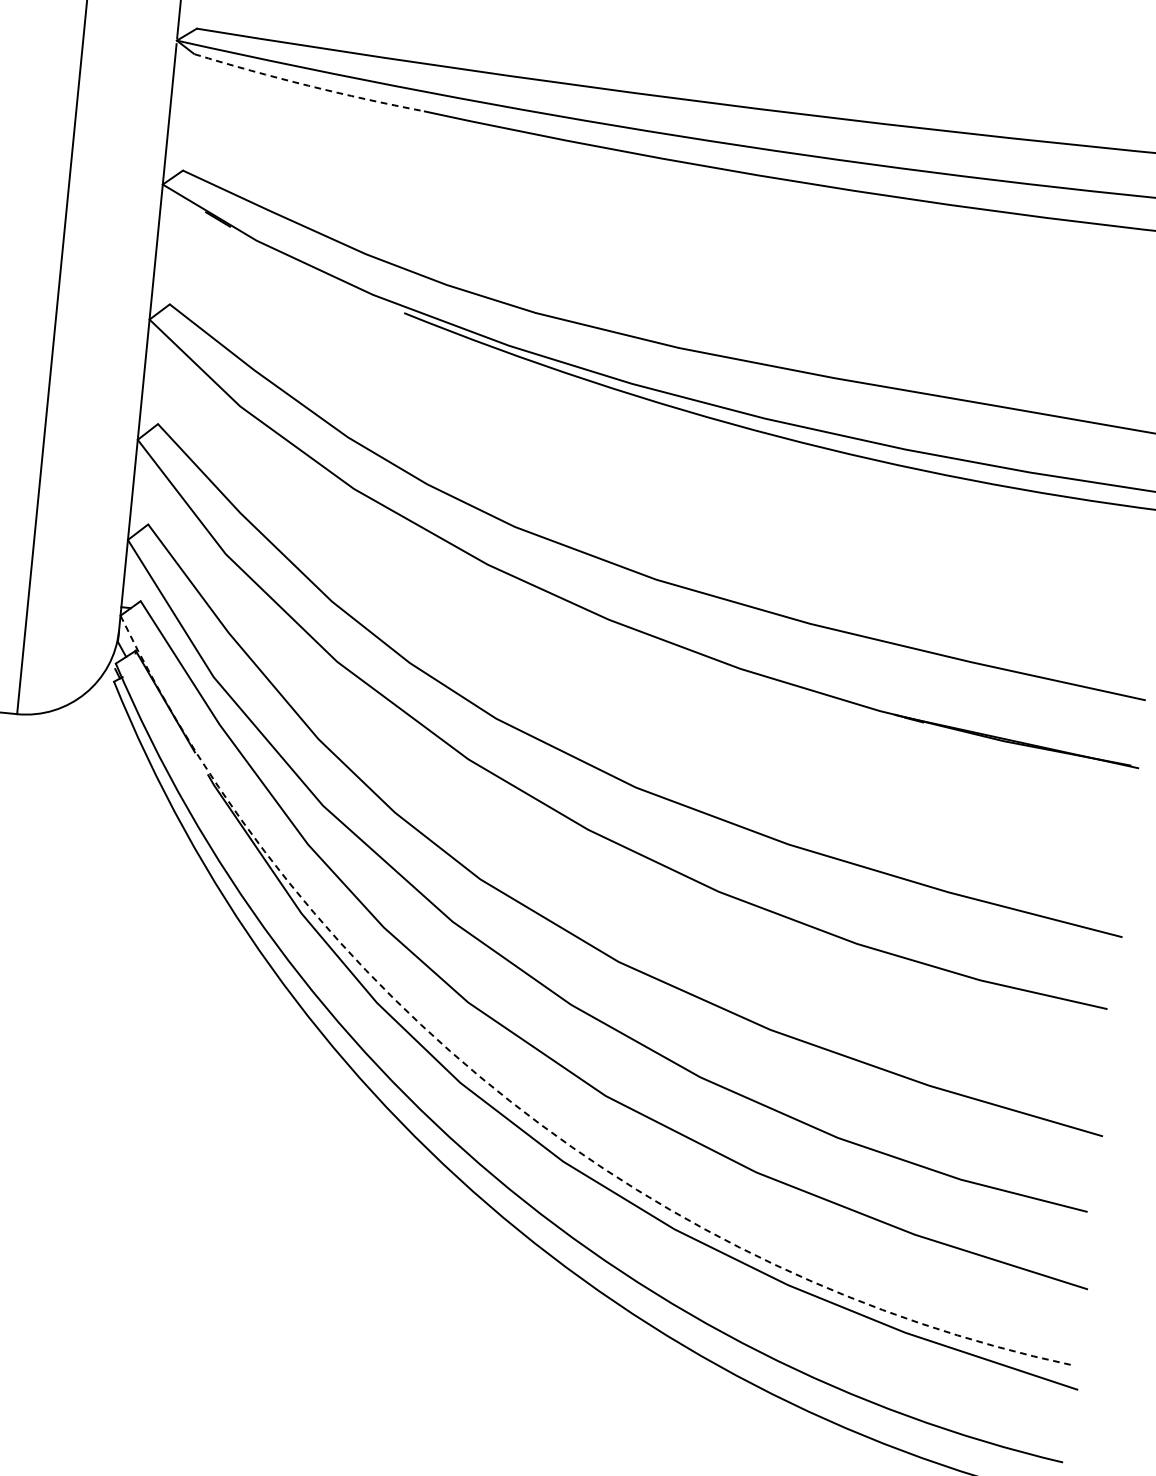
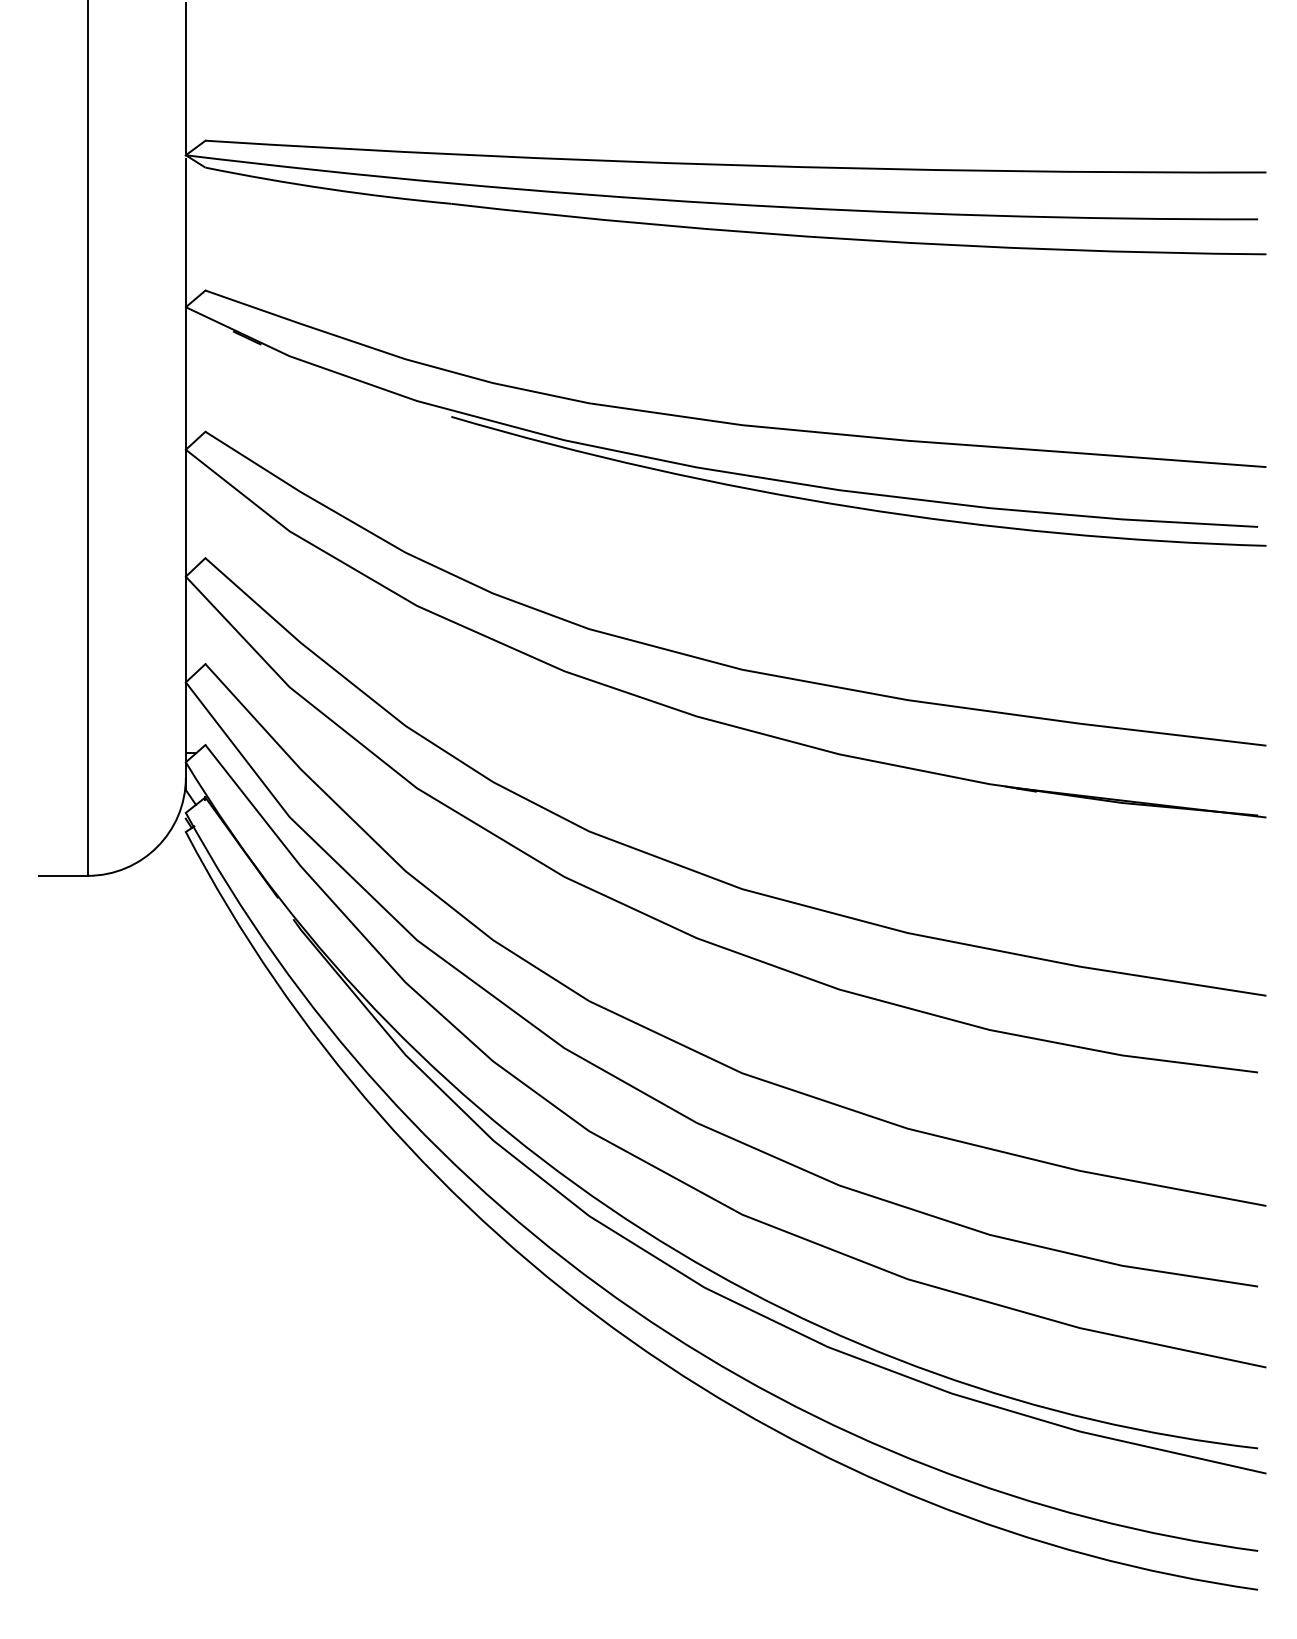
arc: (308, 85) -> (327, 188), dashed -> solid
arc: (509, 1100) -> (642, 1229), dashed -> solid

